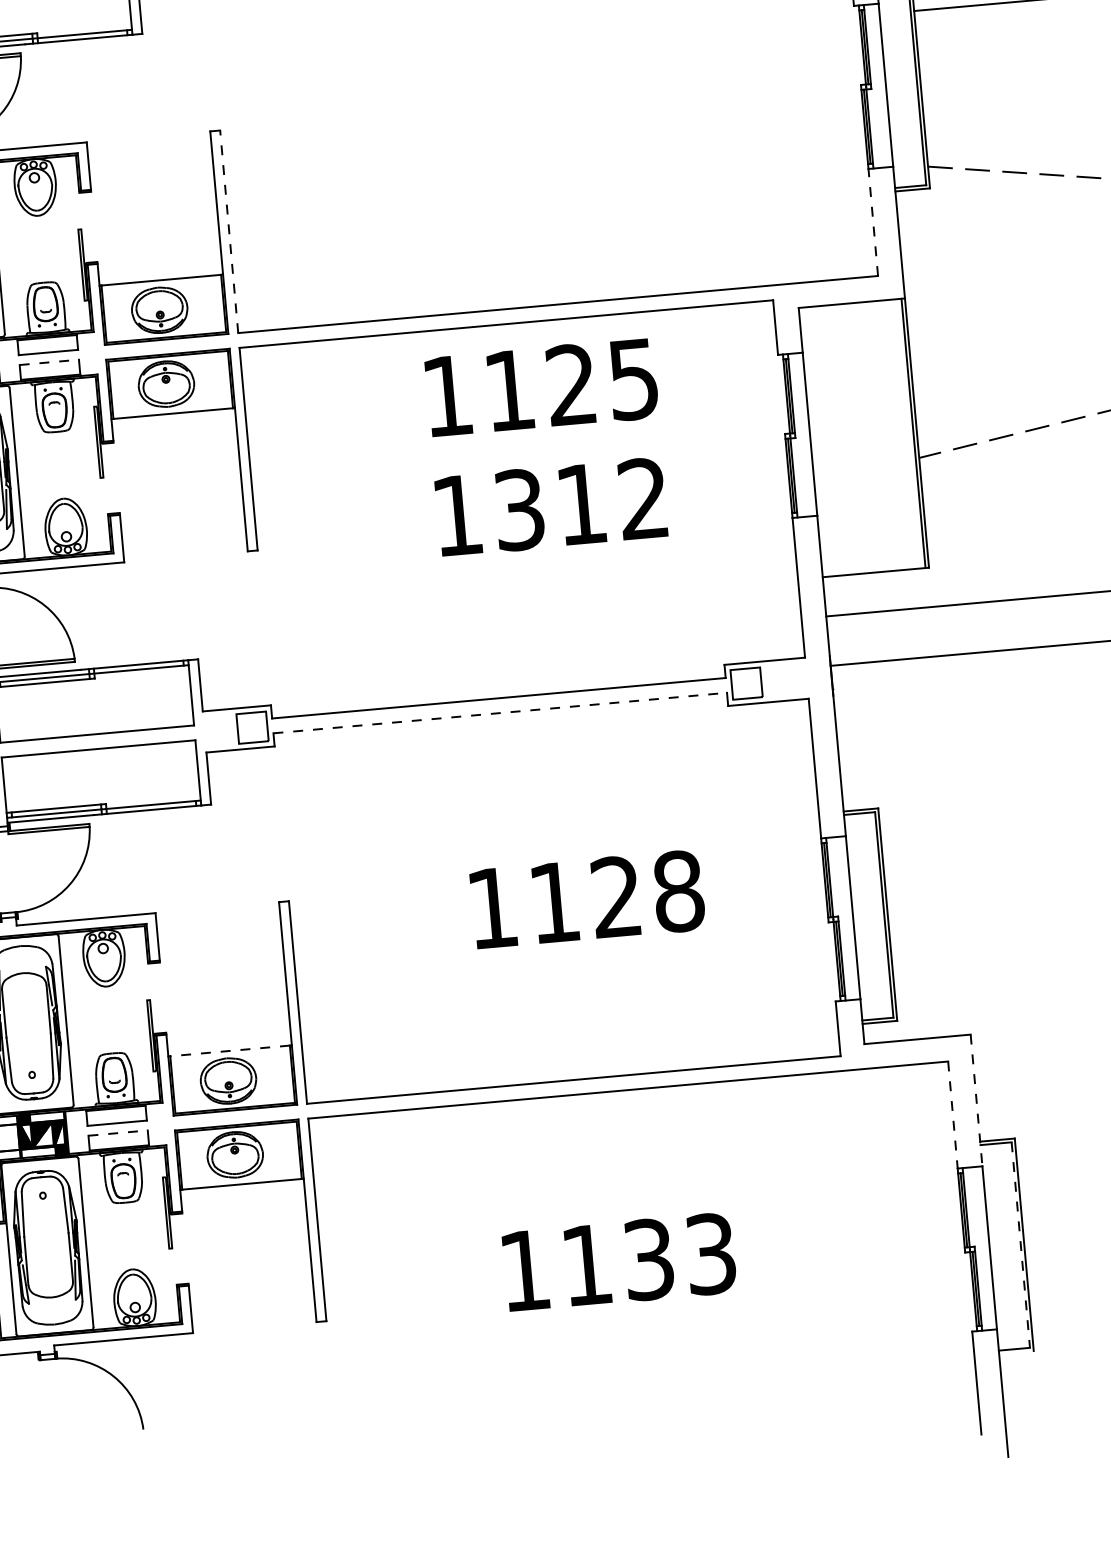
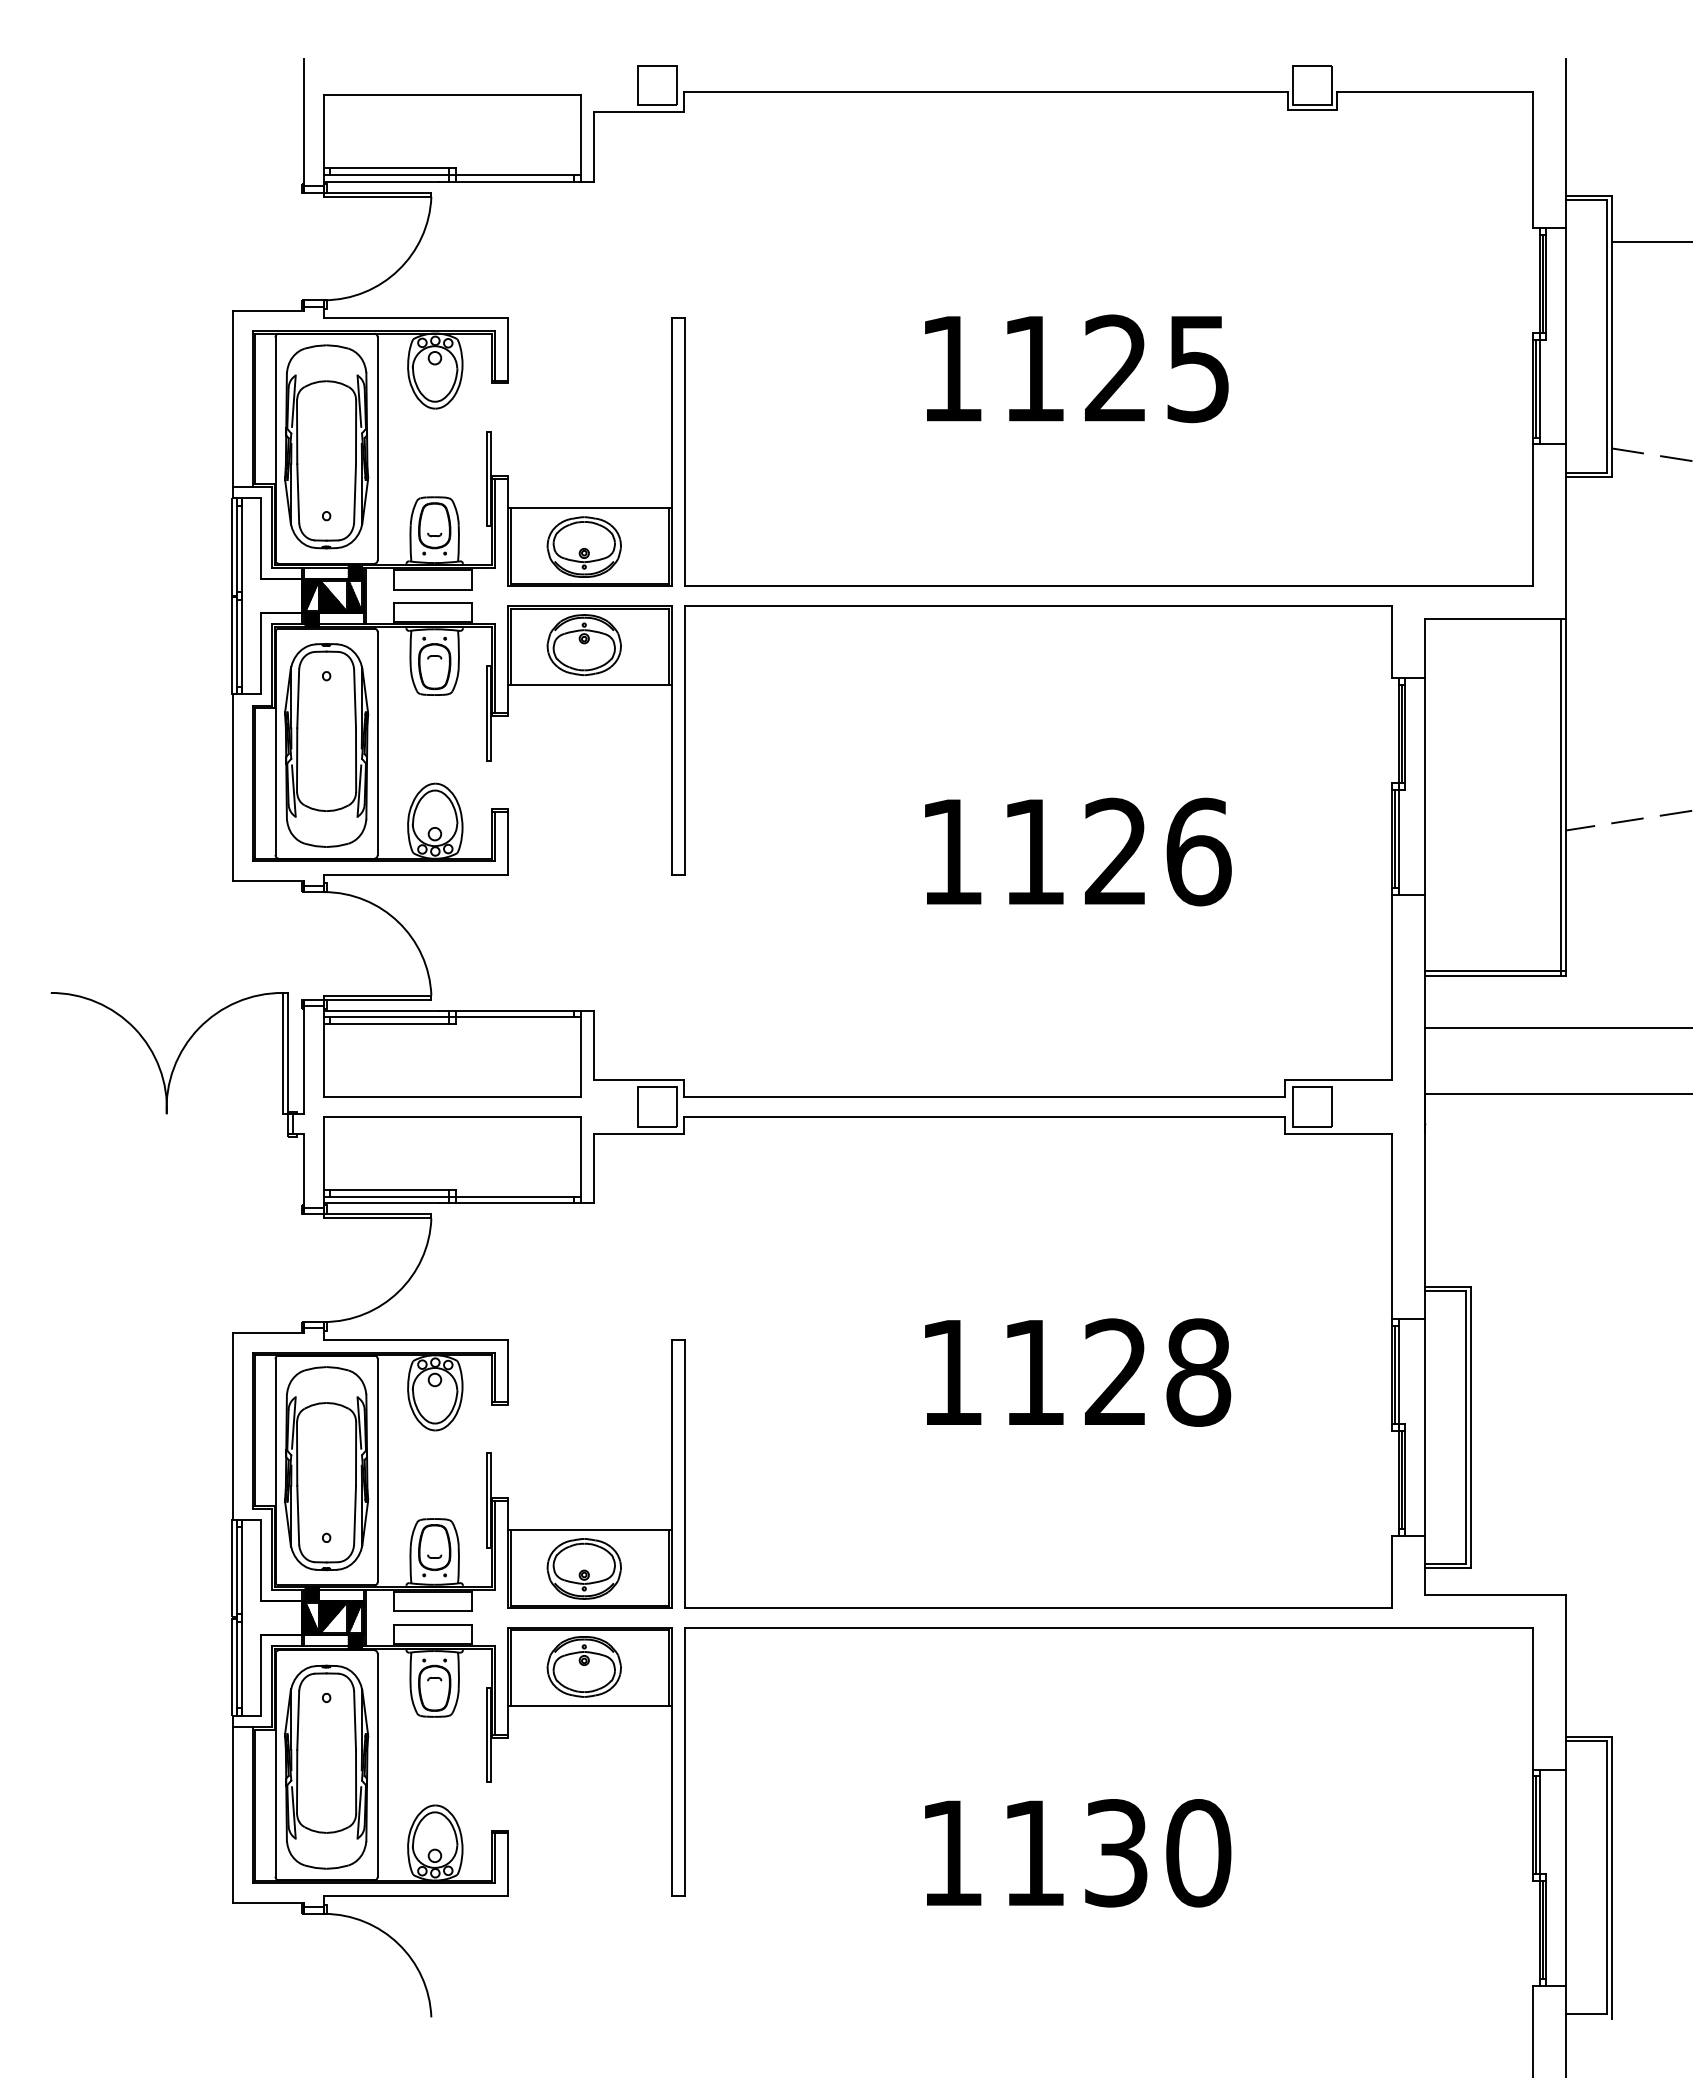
line: (872, 222) -> (1532, 515), dashed -> solid
line: (228, 231) -> (684, 451), dashed -> solid
line: (49, 362) -> (433, 602), dashed -> solid
text: (541, 387) -> (1076, 368), moved
text: (582, 503) -> (1117, 851), 1312 -> 1126
line: (874, 569) -> (1494, 971), added
line: (500, 712) -> (984, 1116), dashed -> solid
line: (229, 1050) -> (589, 1529), dashed -> solid
line: (976, 1100) -> (1565, 1682), dashed -> solid
line: (952, 1114) -> (1532, 1698), dashed -> solid
line: (118, 1133) -> (433, 1624), dashed -> solid
line: (1021, 1245) -> (1607, 1878), dashed -> solid
text: (711, 1254) -> (1198, 1853), 1133 -> 1130

